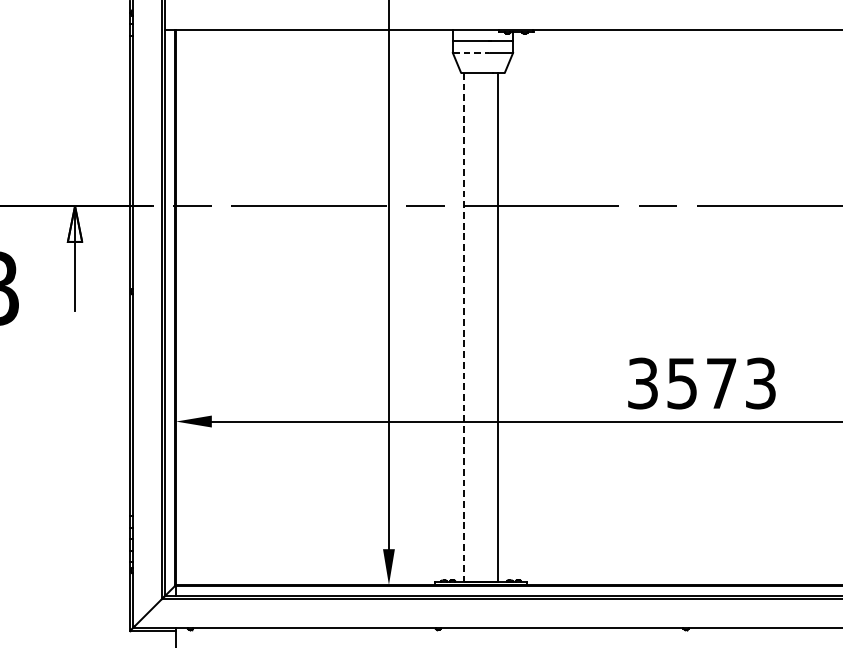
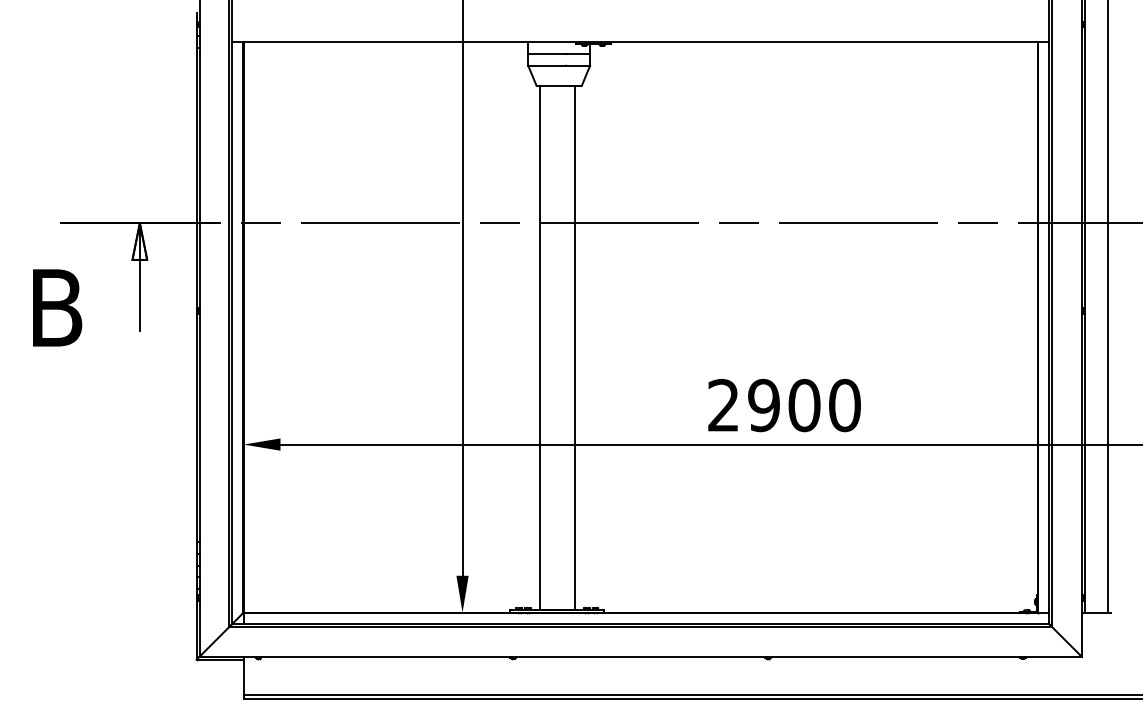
line: (470, 52) -> (546, 65), dashed -> solid
line: (463, 327) -> (539, 347), dashed -> solid
text: (702, 383) -> (784, 405), 3573 -> 2900

